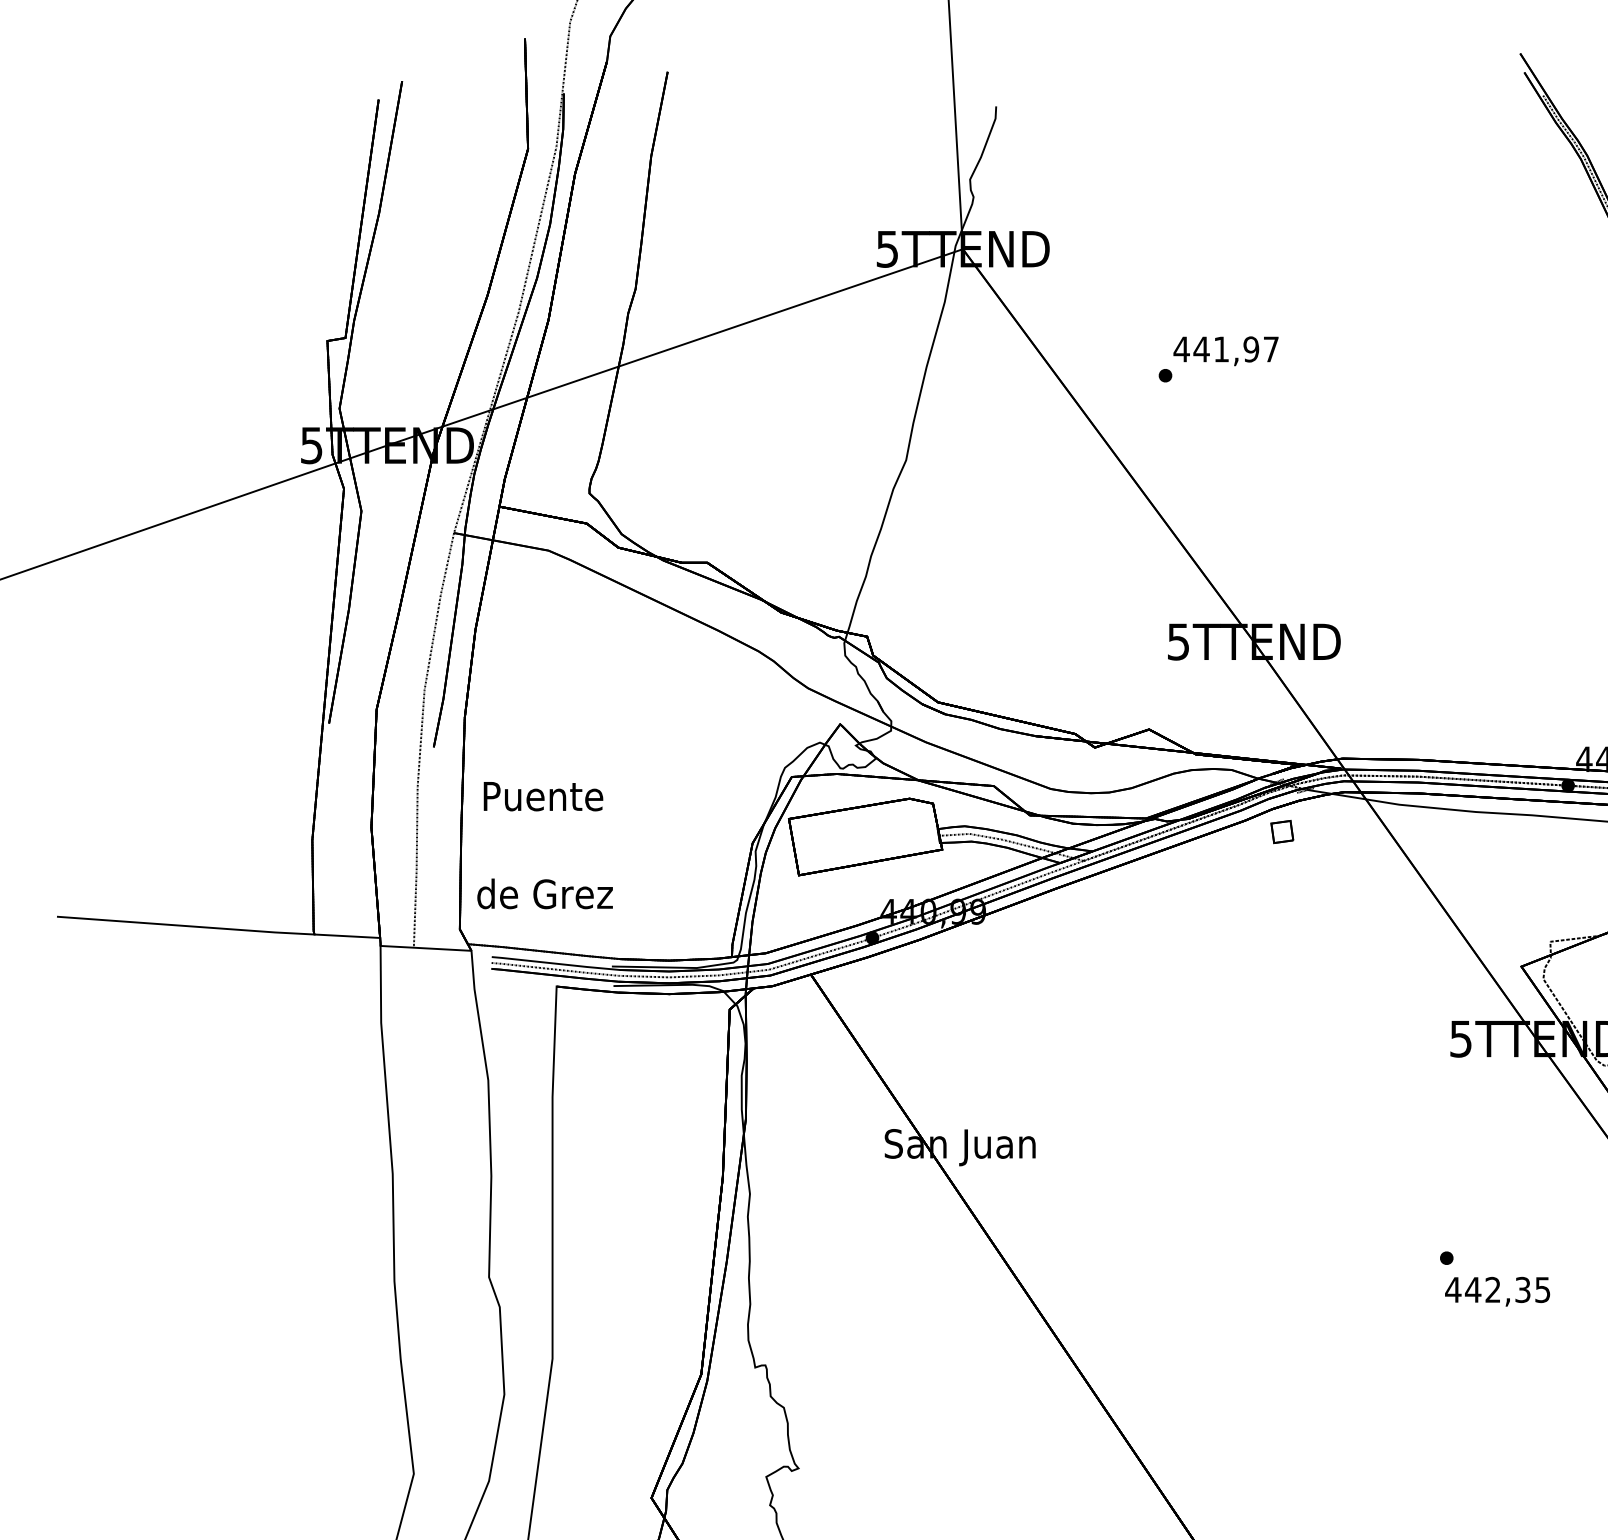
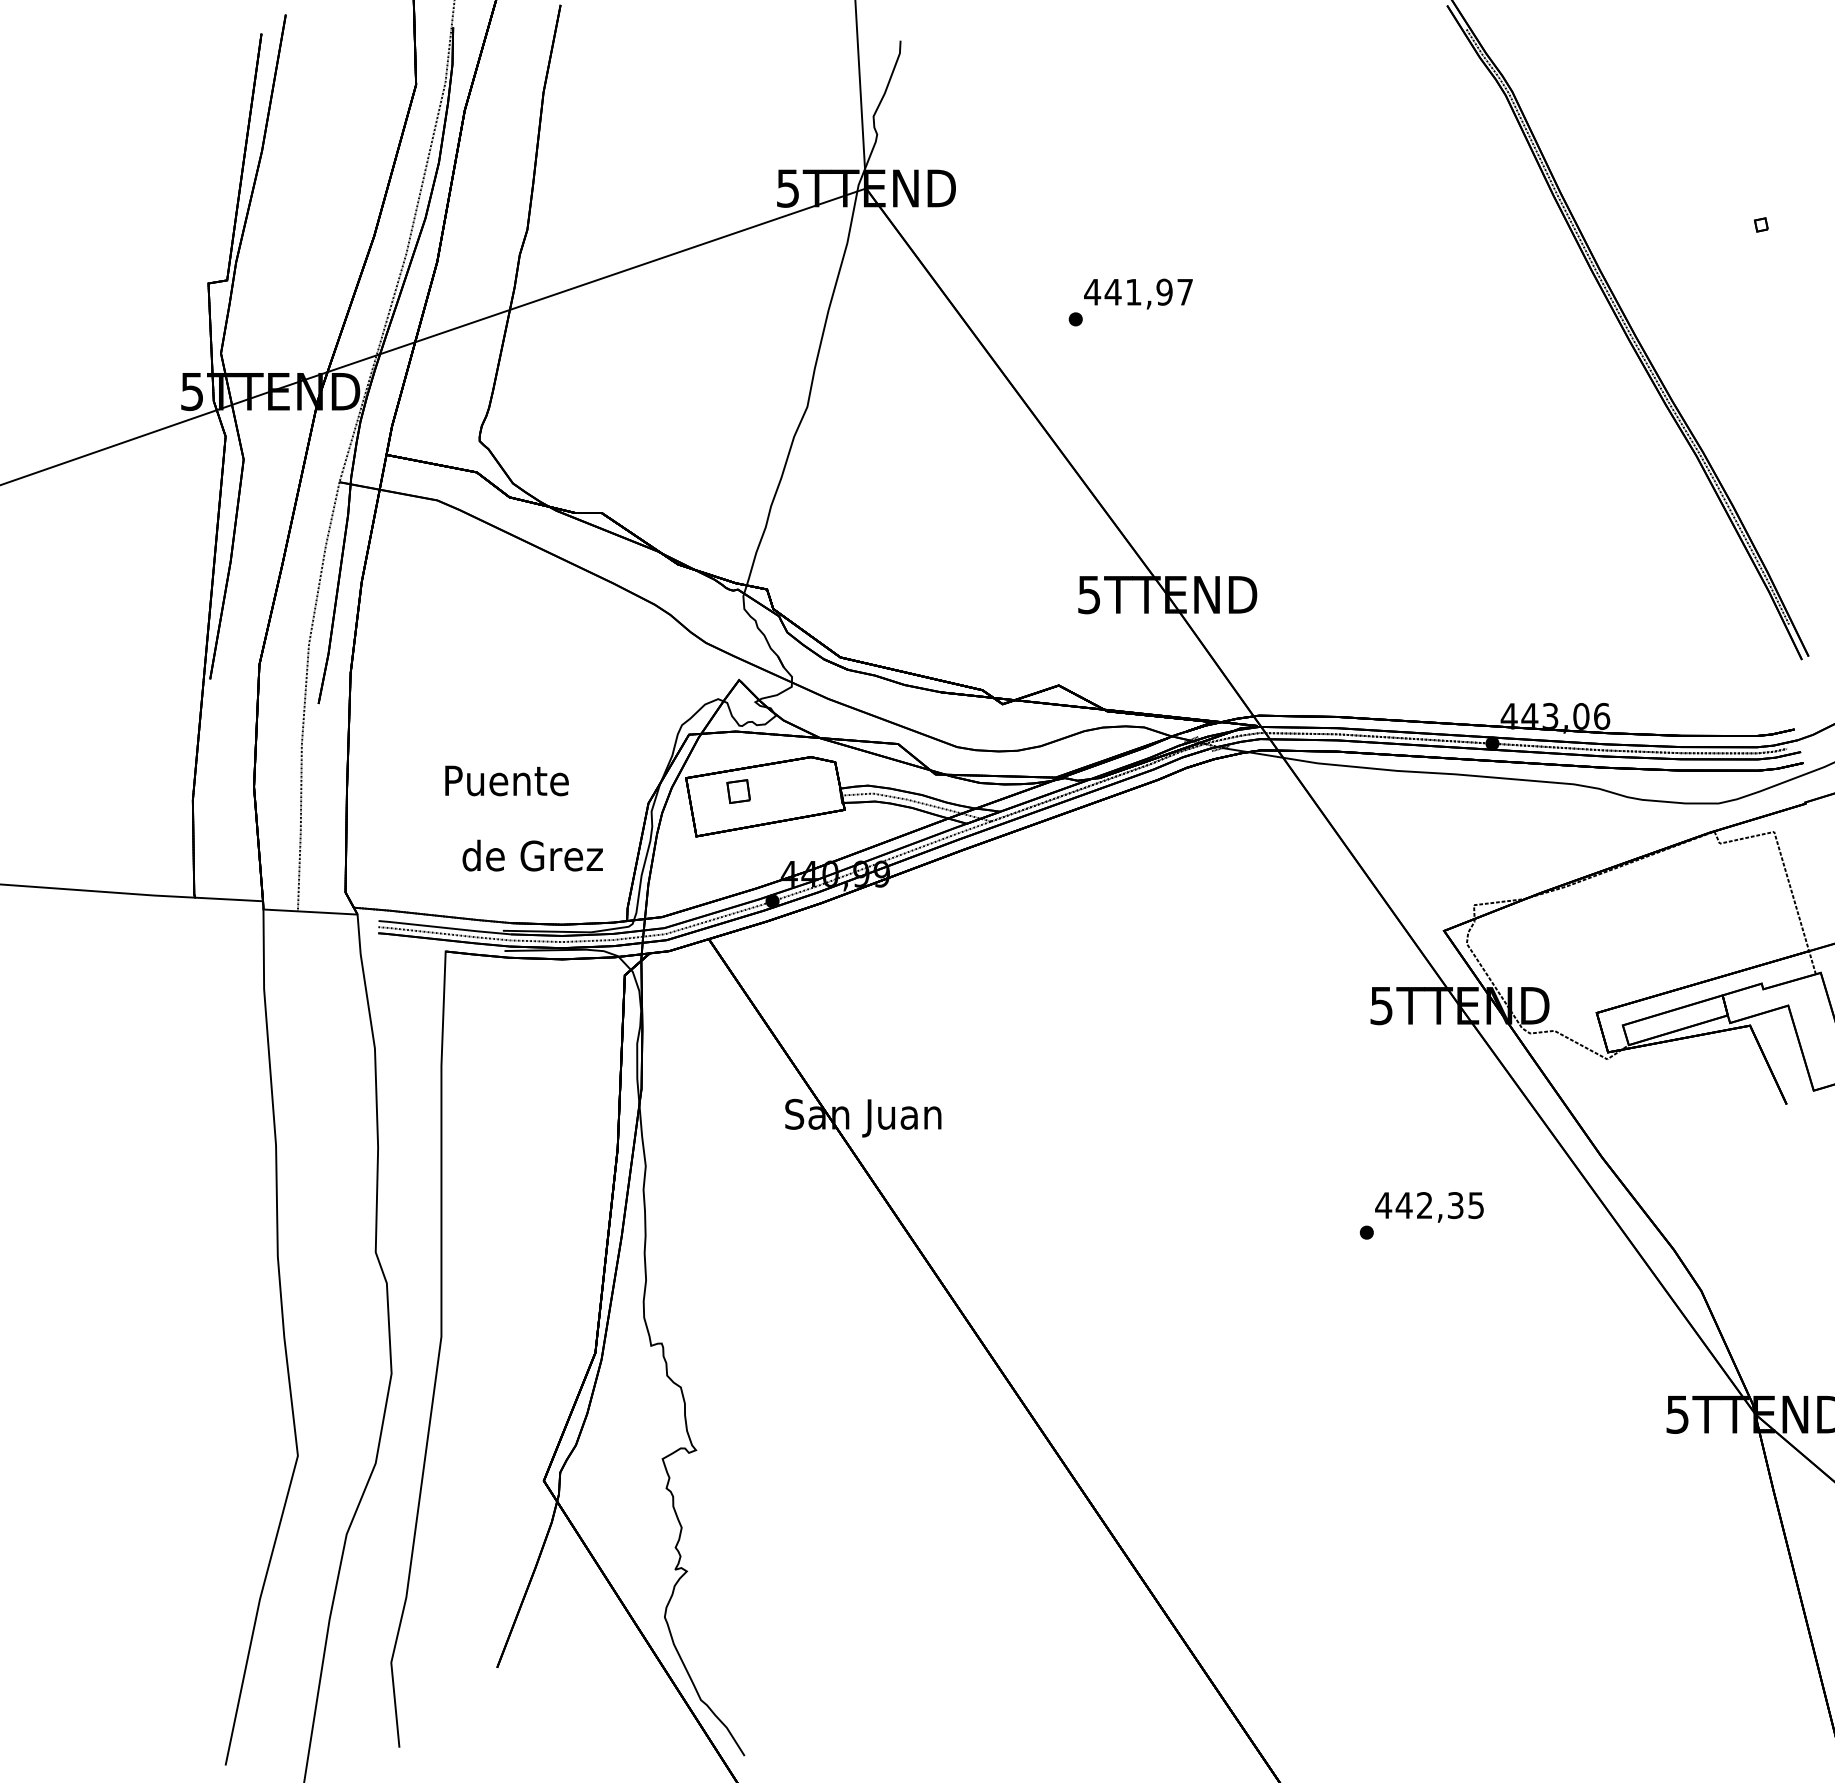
text: (542, 796) -> (506, 780), moved
part: (1282, 831) -> (738, 791), moved
text: (544, 893) -> (532, 855), moved
text: (1497, 1291) -> (1429, 1207), moved

